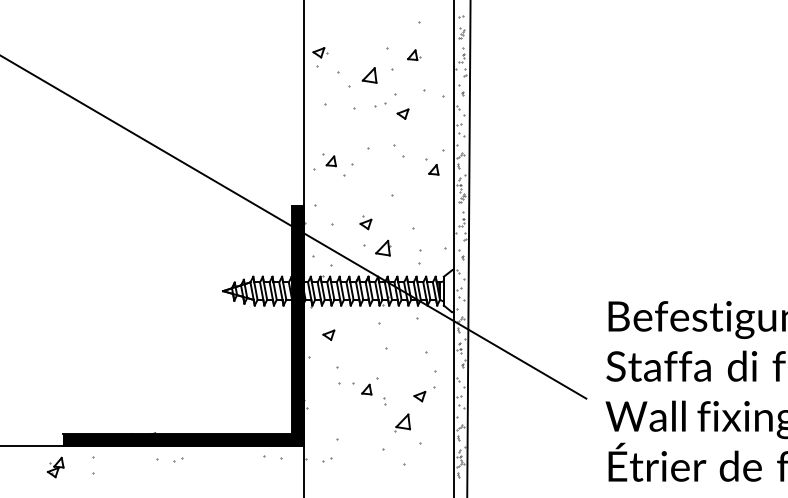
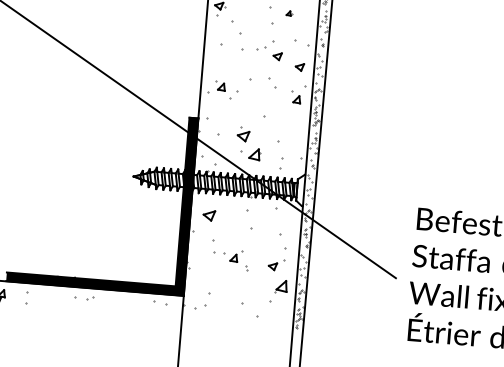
part: (414, 54) -> (289, 13), size x0.6
part: (369, 75) -> (255, 25), removed
part: (433, 125) -> (299, 66), added
part: (365, 222) -> (243, 134), size x1.4
part: (328, 334) -> (209, 215), size x1.4
part: (402, 422) -> (281, 286), moved
part: (327, 459) -> (200, 307), size x1.6

